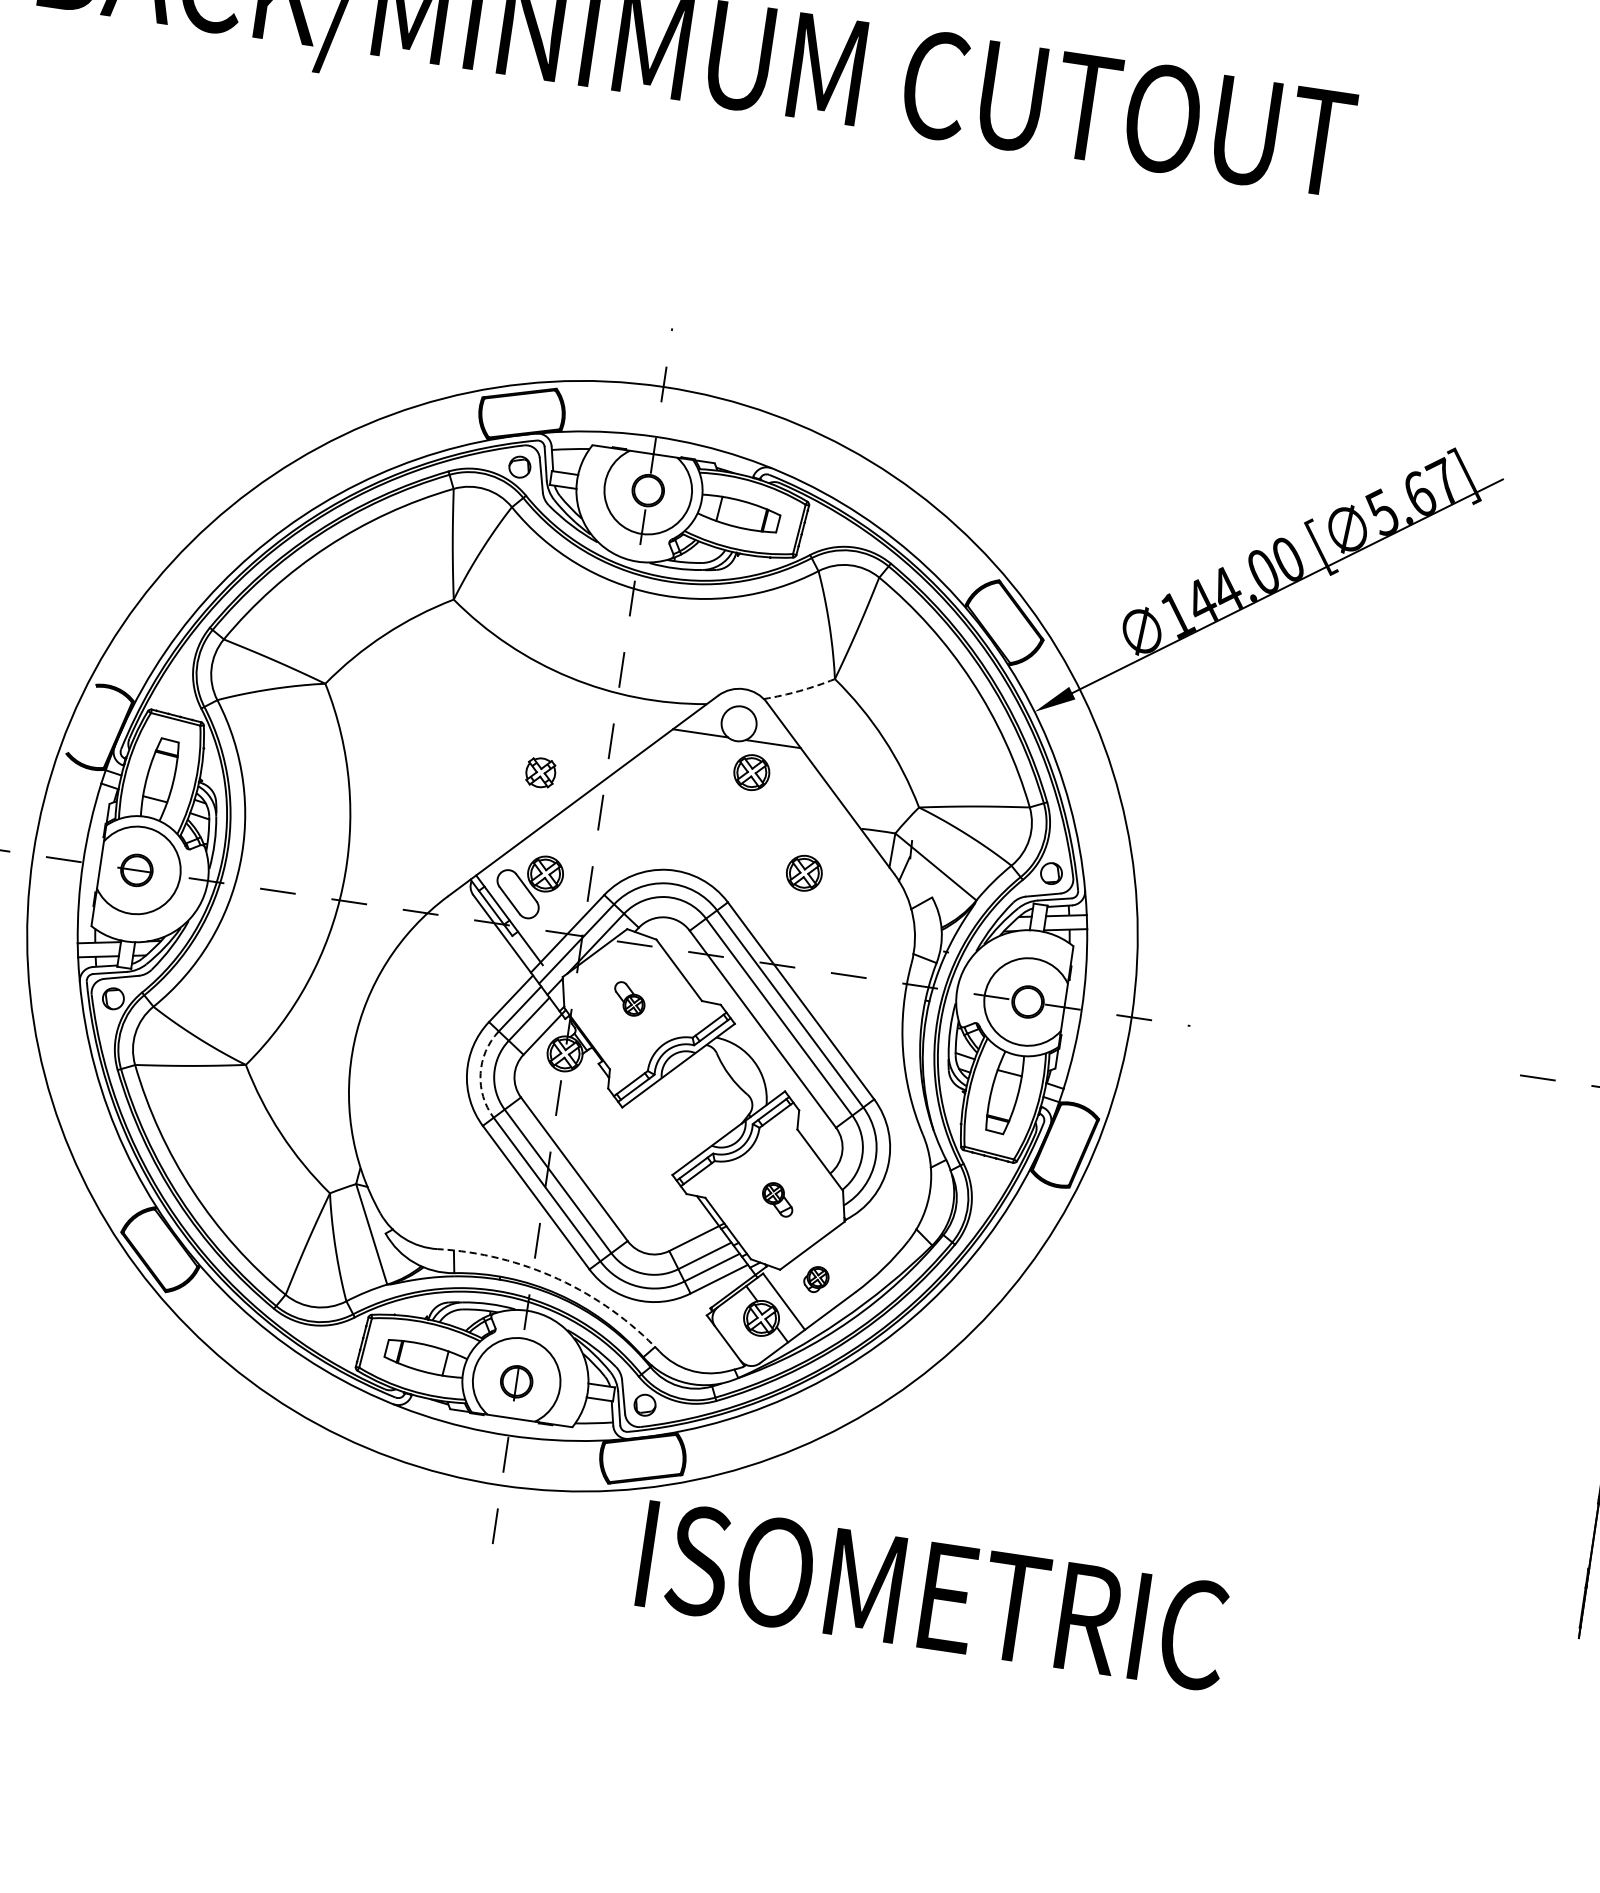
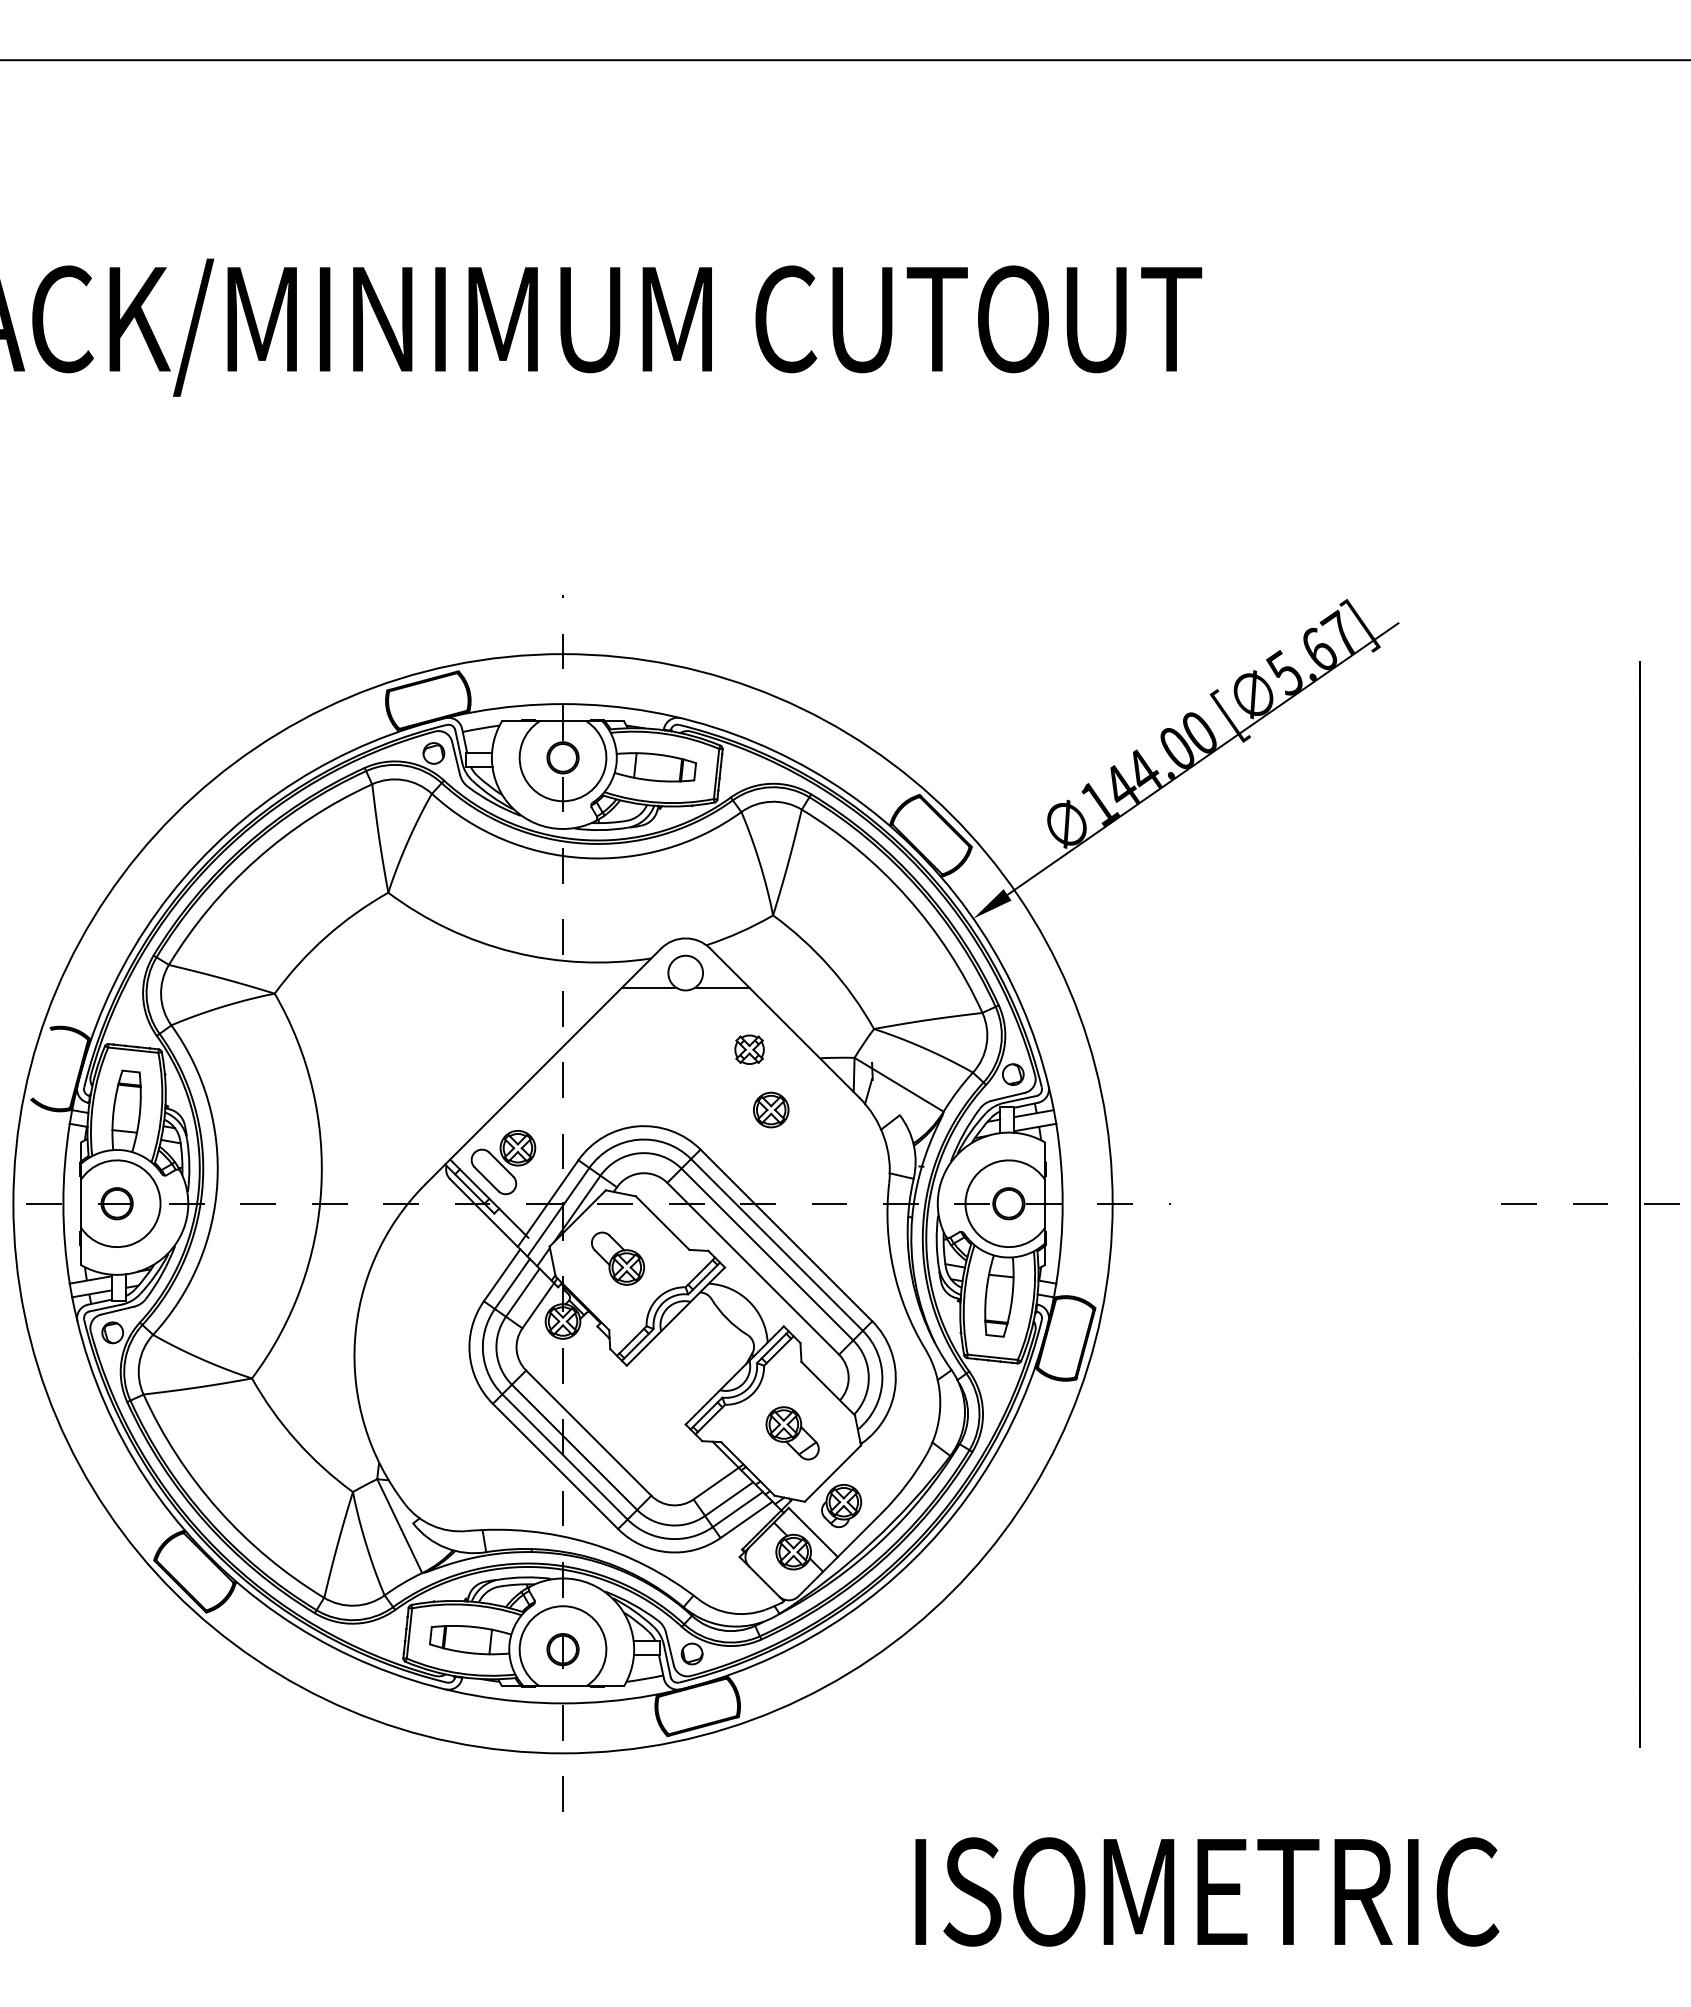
arc: (799, 691) -> (740, 932), dashed -> solid
part: (540, 772) -> (749, 1049), moved
part: (752, 772) -> (705, 1018), removed
part: (629, 999) -> (618, 1258), size x1.67
arc: (480, 1074) -> (483, 1353), dashed -> solid
part: (777, 1199) -> (792, 1433), size x1.67
arc: (558, 1279) -> (589, 1543), dashed -> solid
part: (816, 1279) -> (841, 1506), size x1.67
text: (933, 1595) -> (1207, 1891), moved

